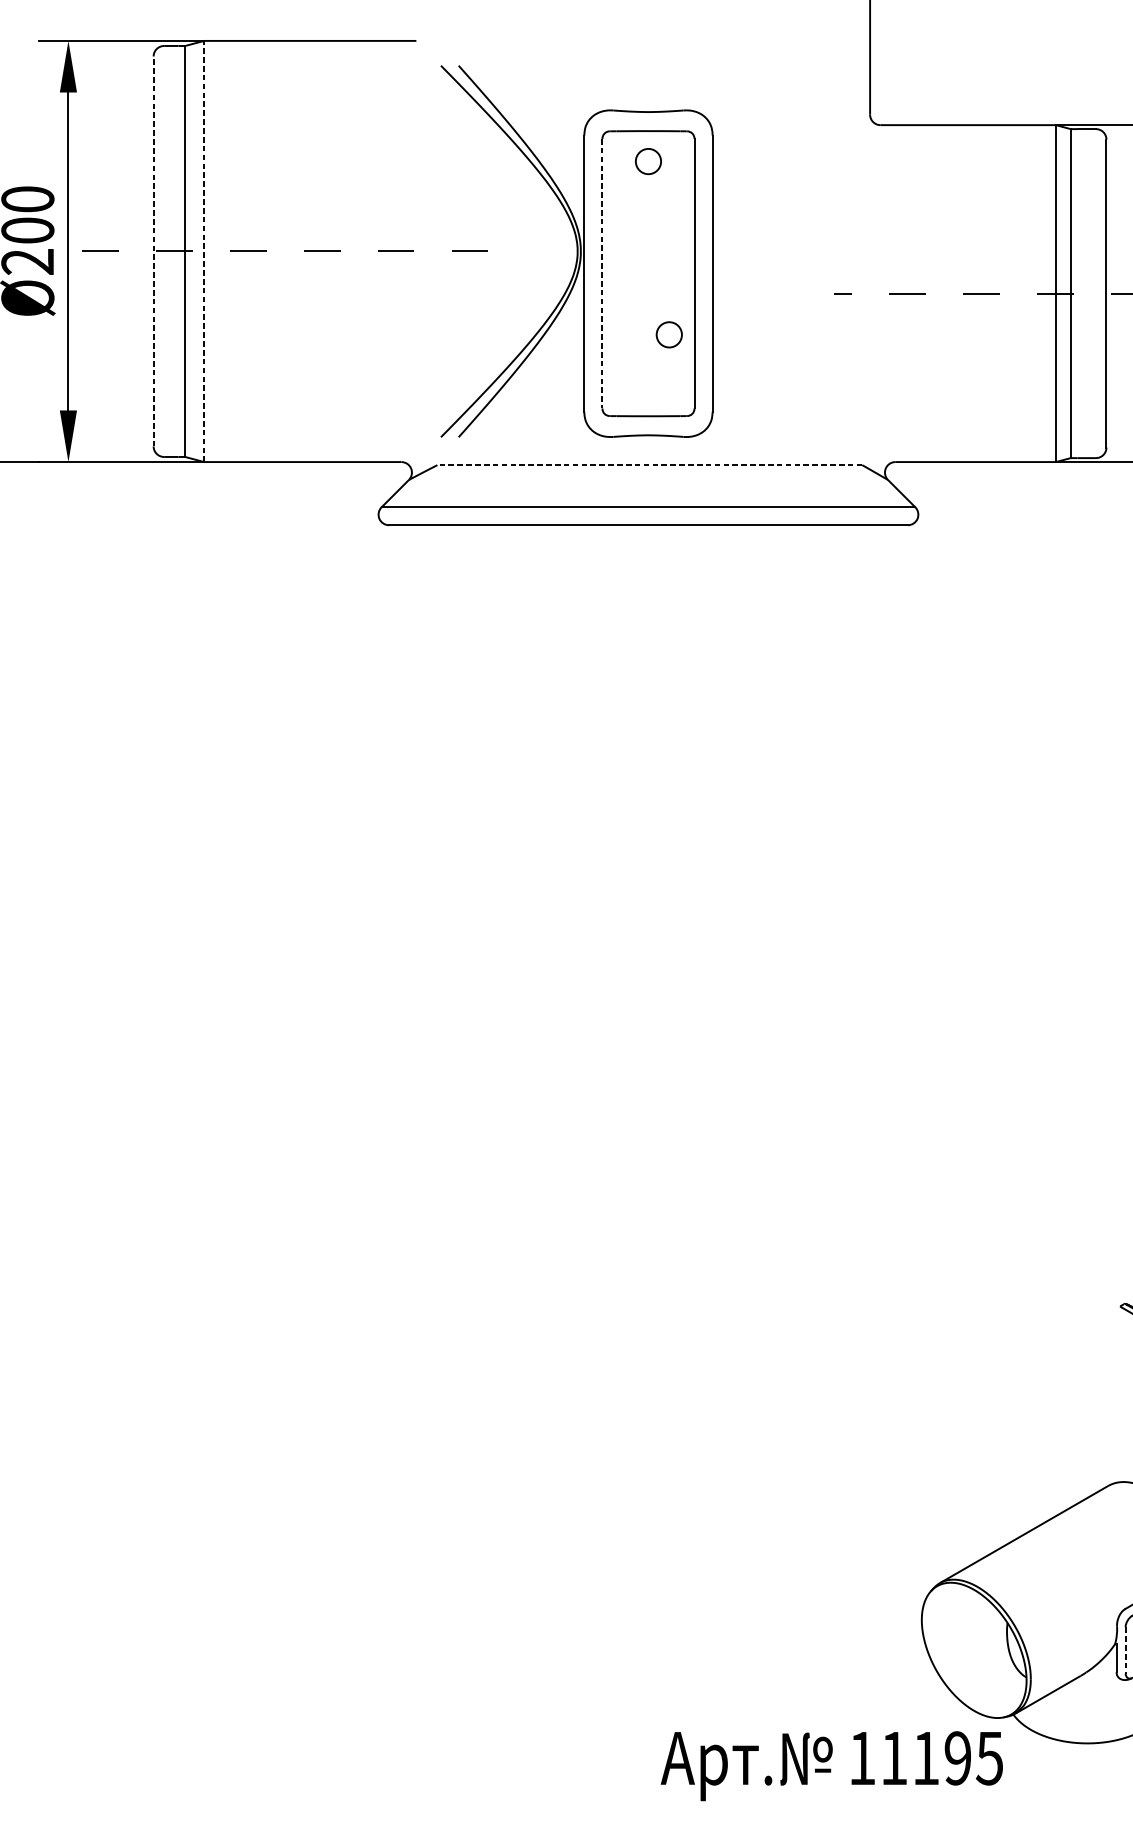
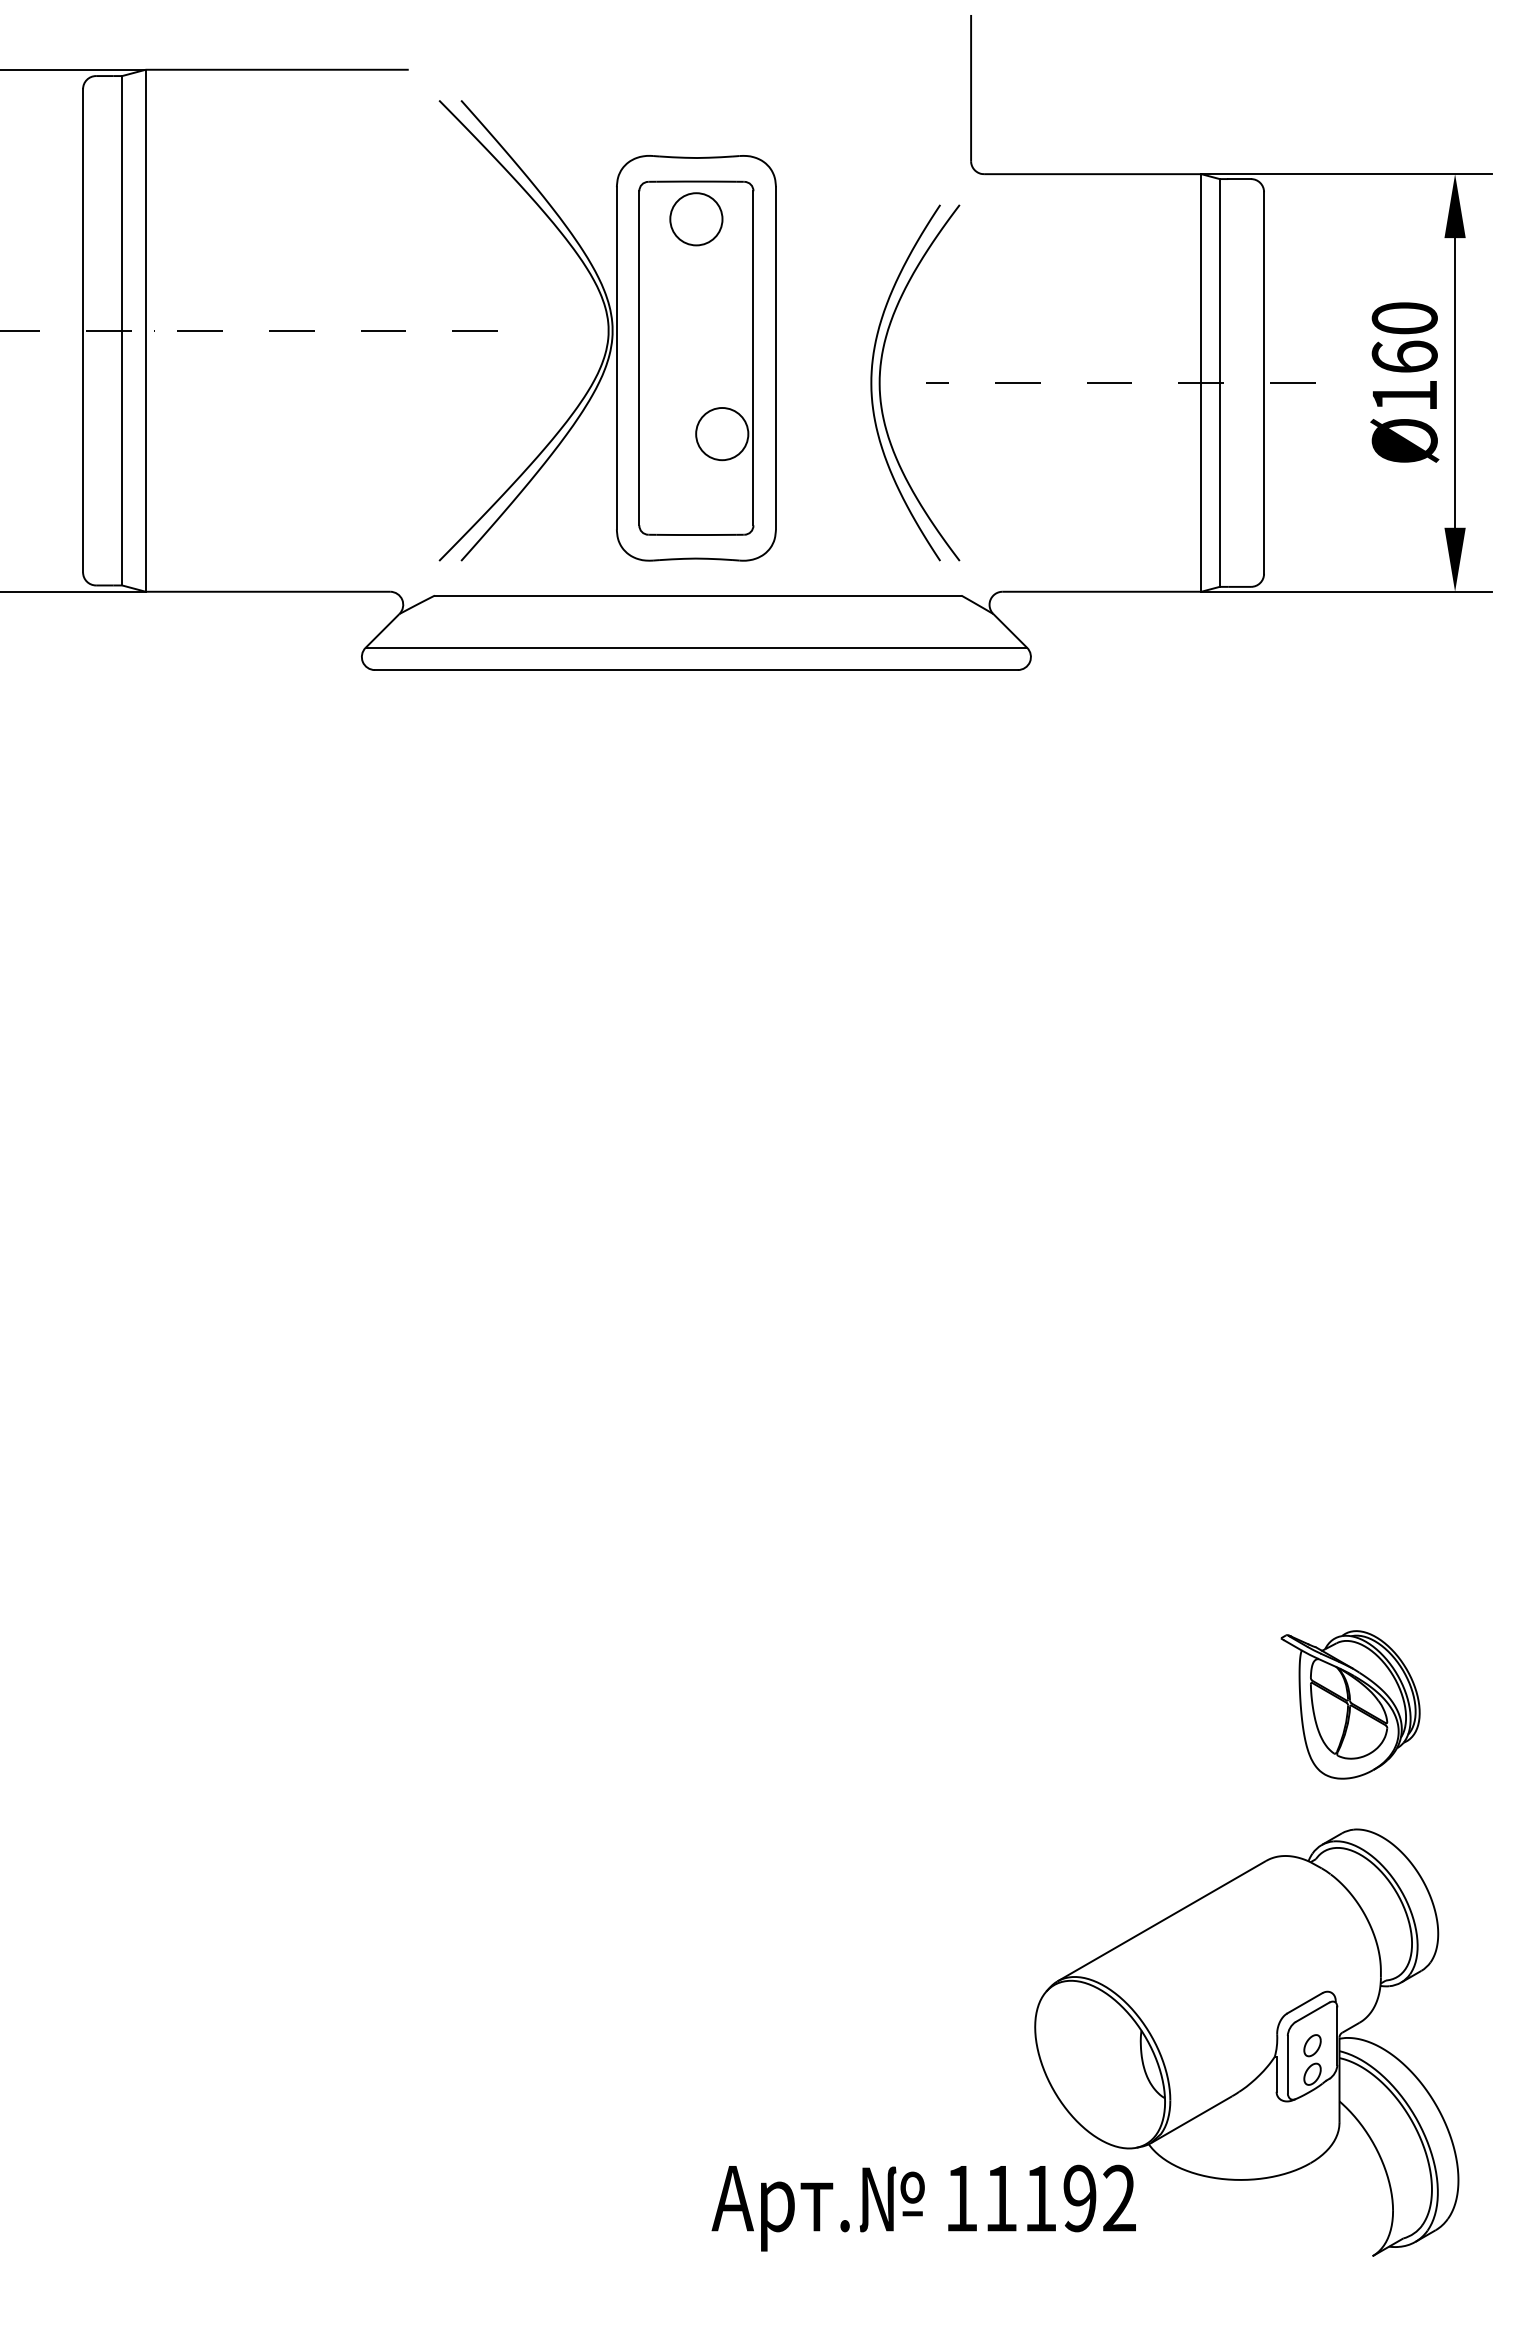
circle: (648, 161) -> (696, 219), size x1.67
line: (153, 251) -> (83, 330), dashed -> solid
line: (204, 251) -> (145, 330), dashed -> solid
line: (602, 273) -> (639, 358), dashed -> solid
part: (797, 293) -> (880, 382), added
circle: (669, 335) -> (722, 434), size x1.67
line: (649, 465) -> (697, 595), dashed -> solid
line: (1125, 1650) -> (1287, 2064), dashed -> solid
text: (989, 1758) -> (1118, 2198), 11195 -> 11192

